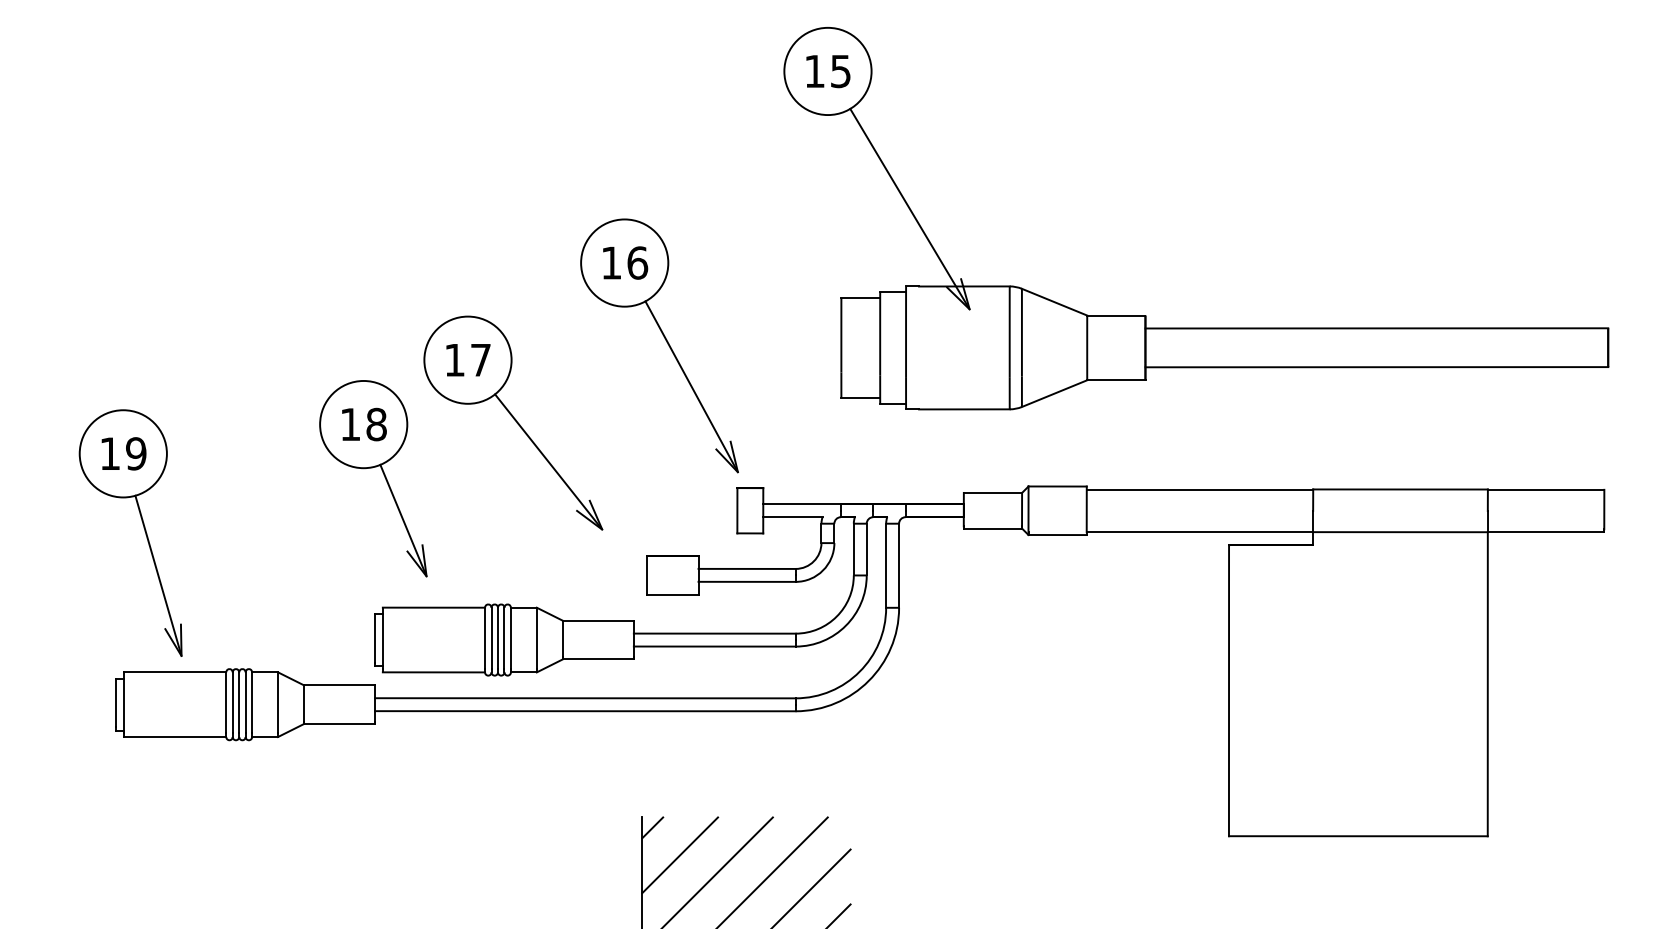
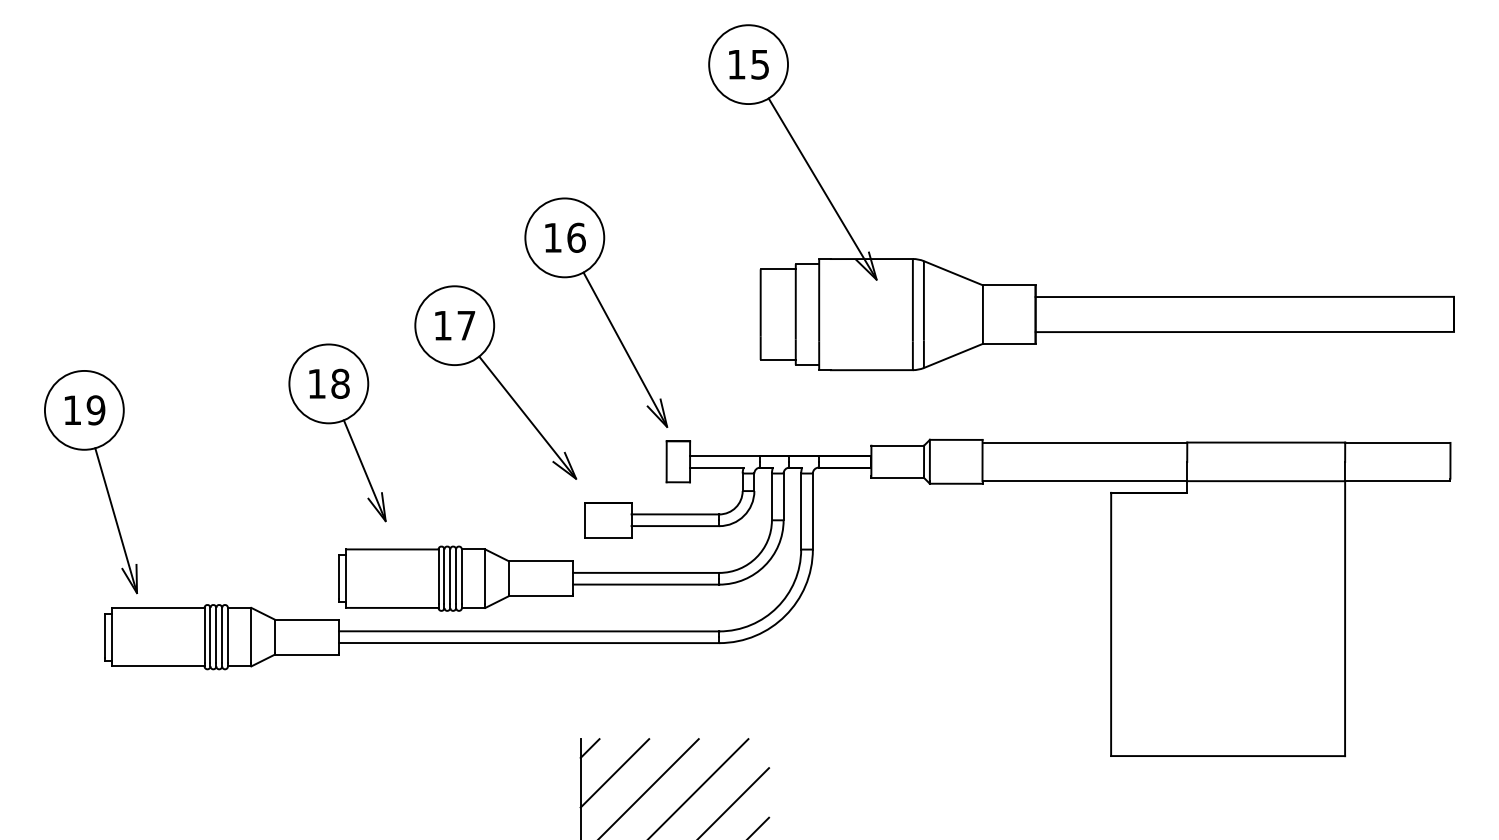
part: (513, 422) -> (495, 382), moved
part: (143, 528) -> (102, 477), moved

